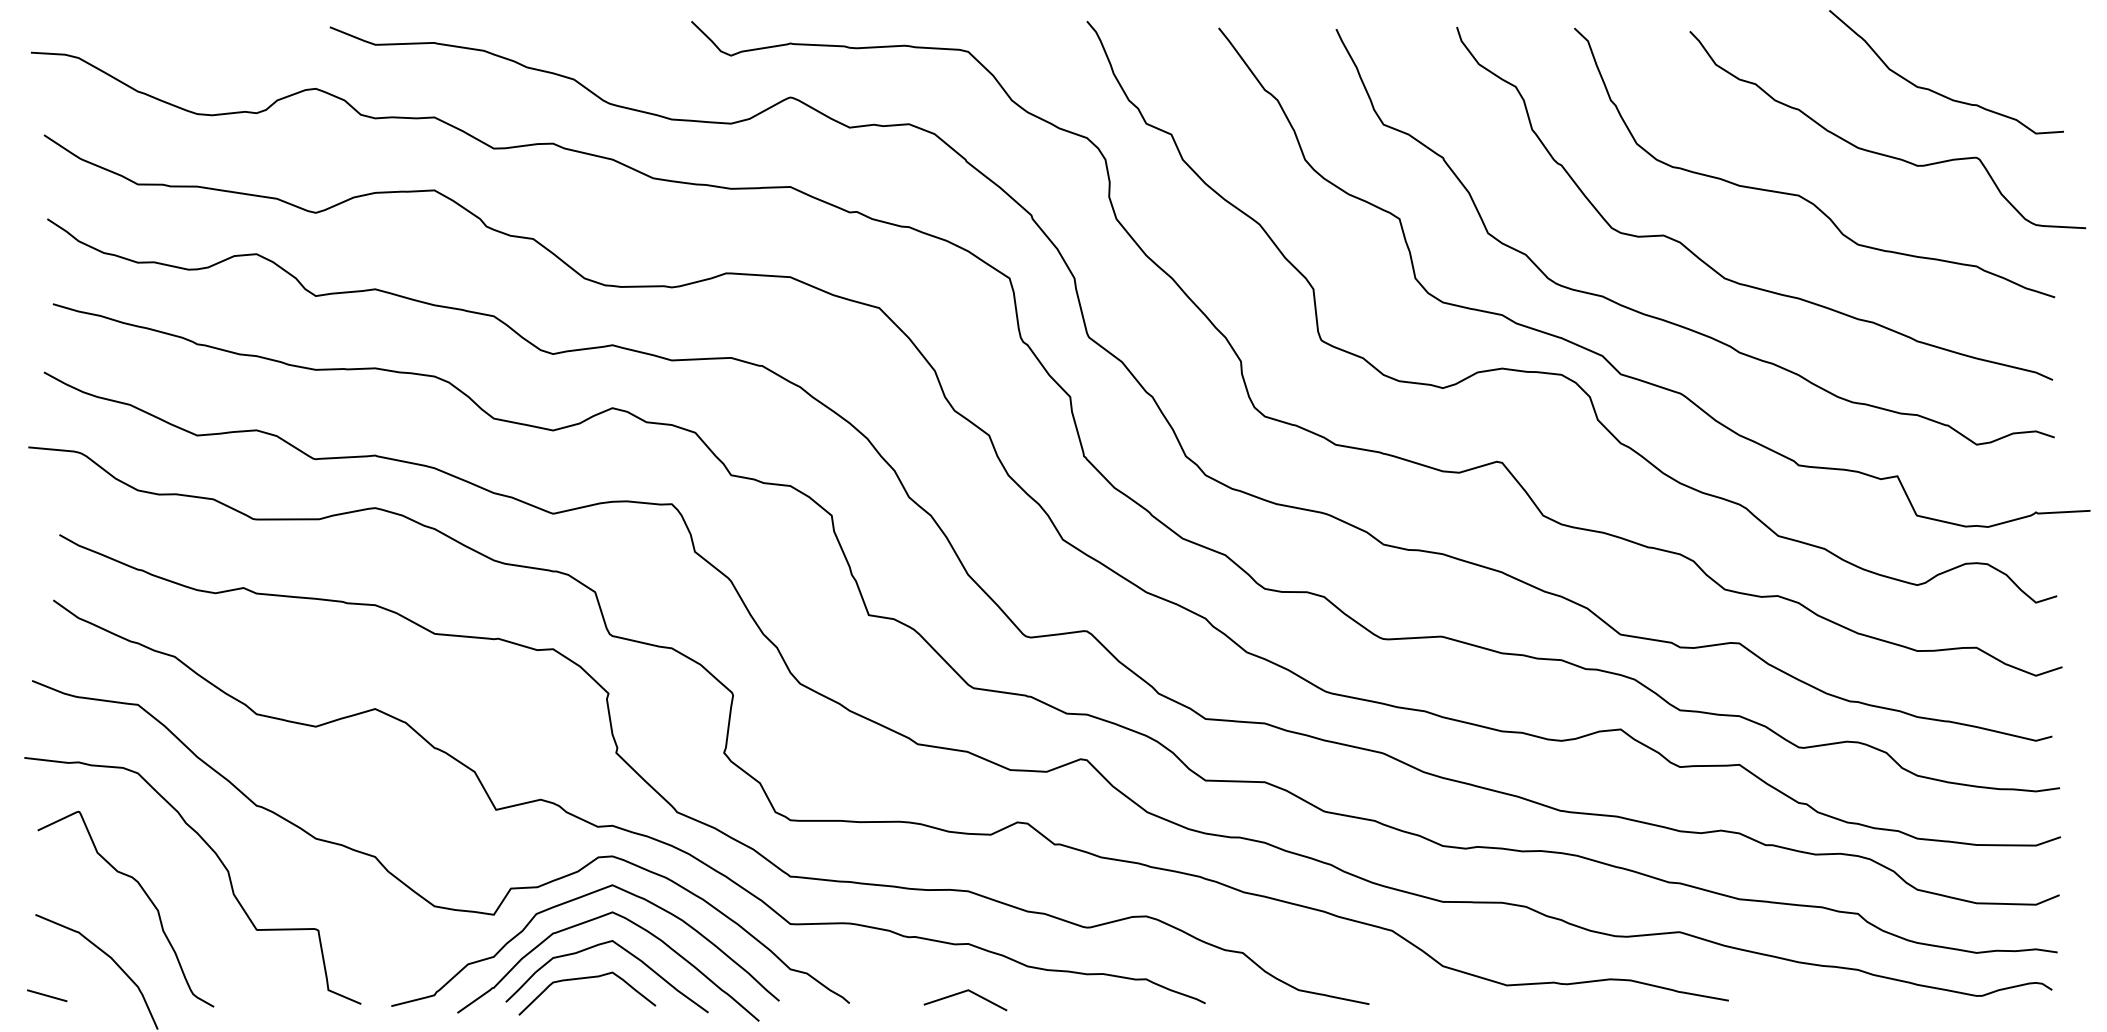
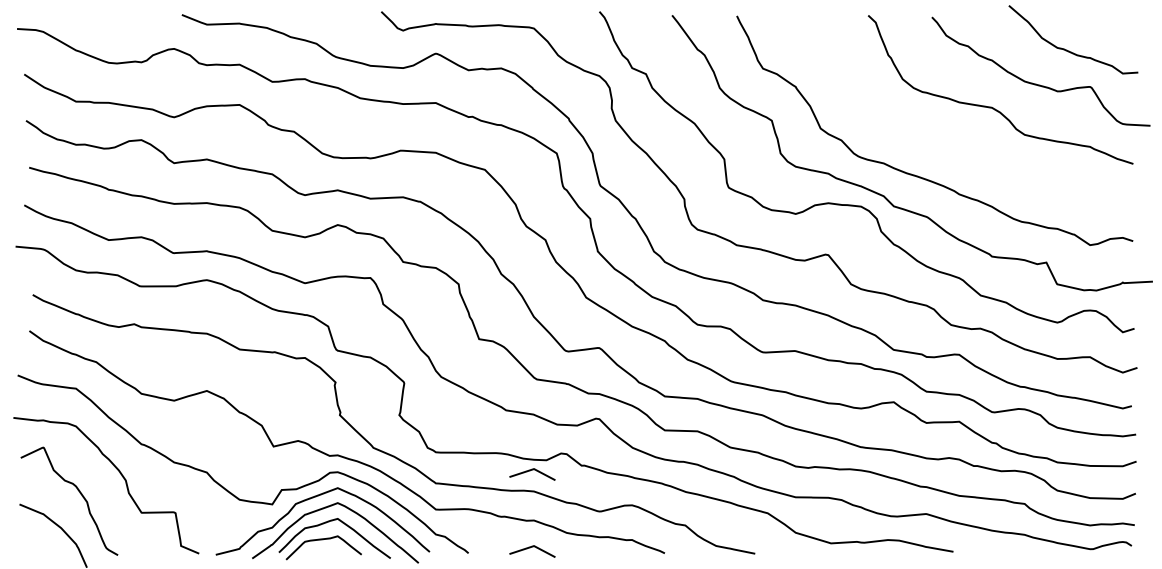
curve: (1705, 260) -> (940, 143), removed
line: (961, 855) -> (530, 471), added
line: (46, 994) -> (25, 548), removed

